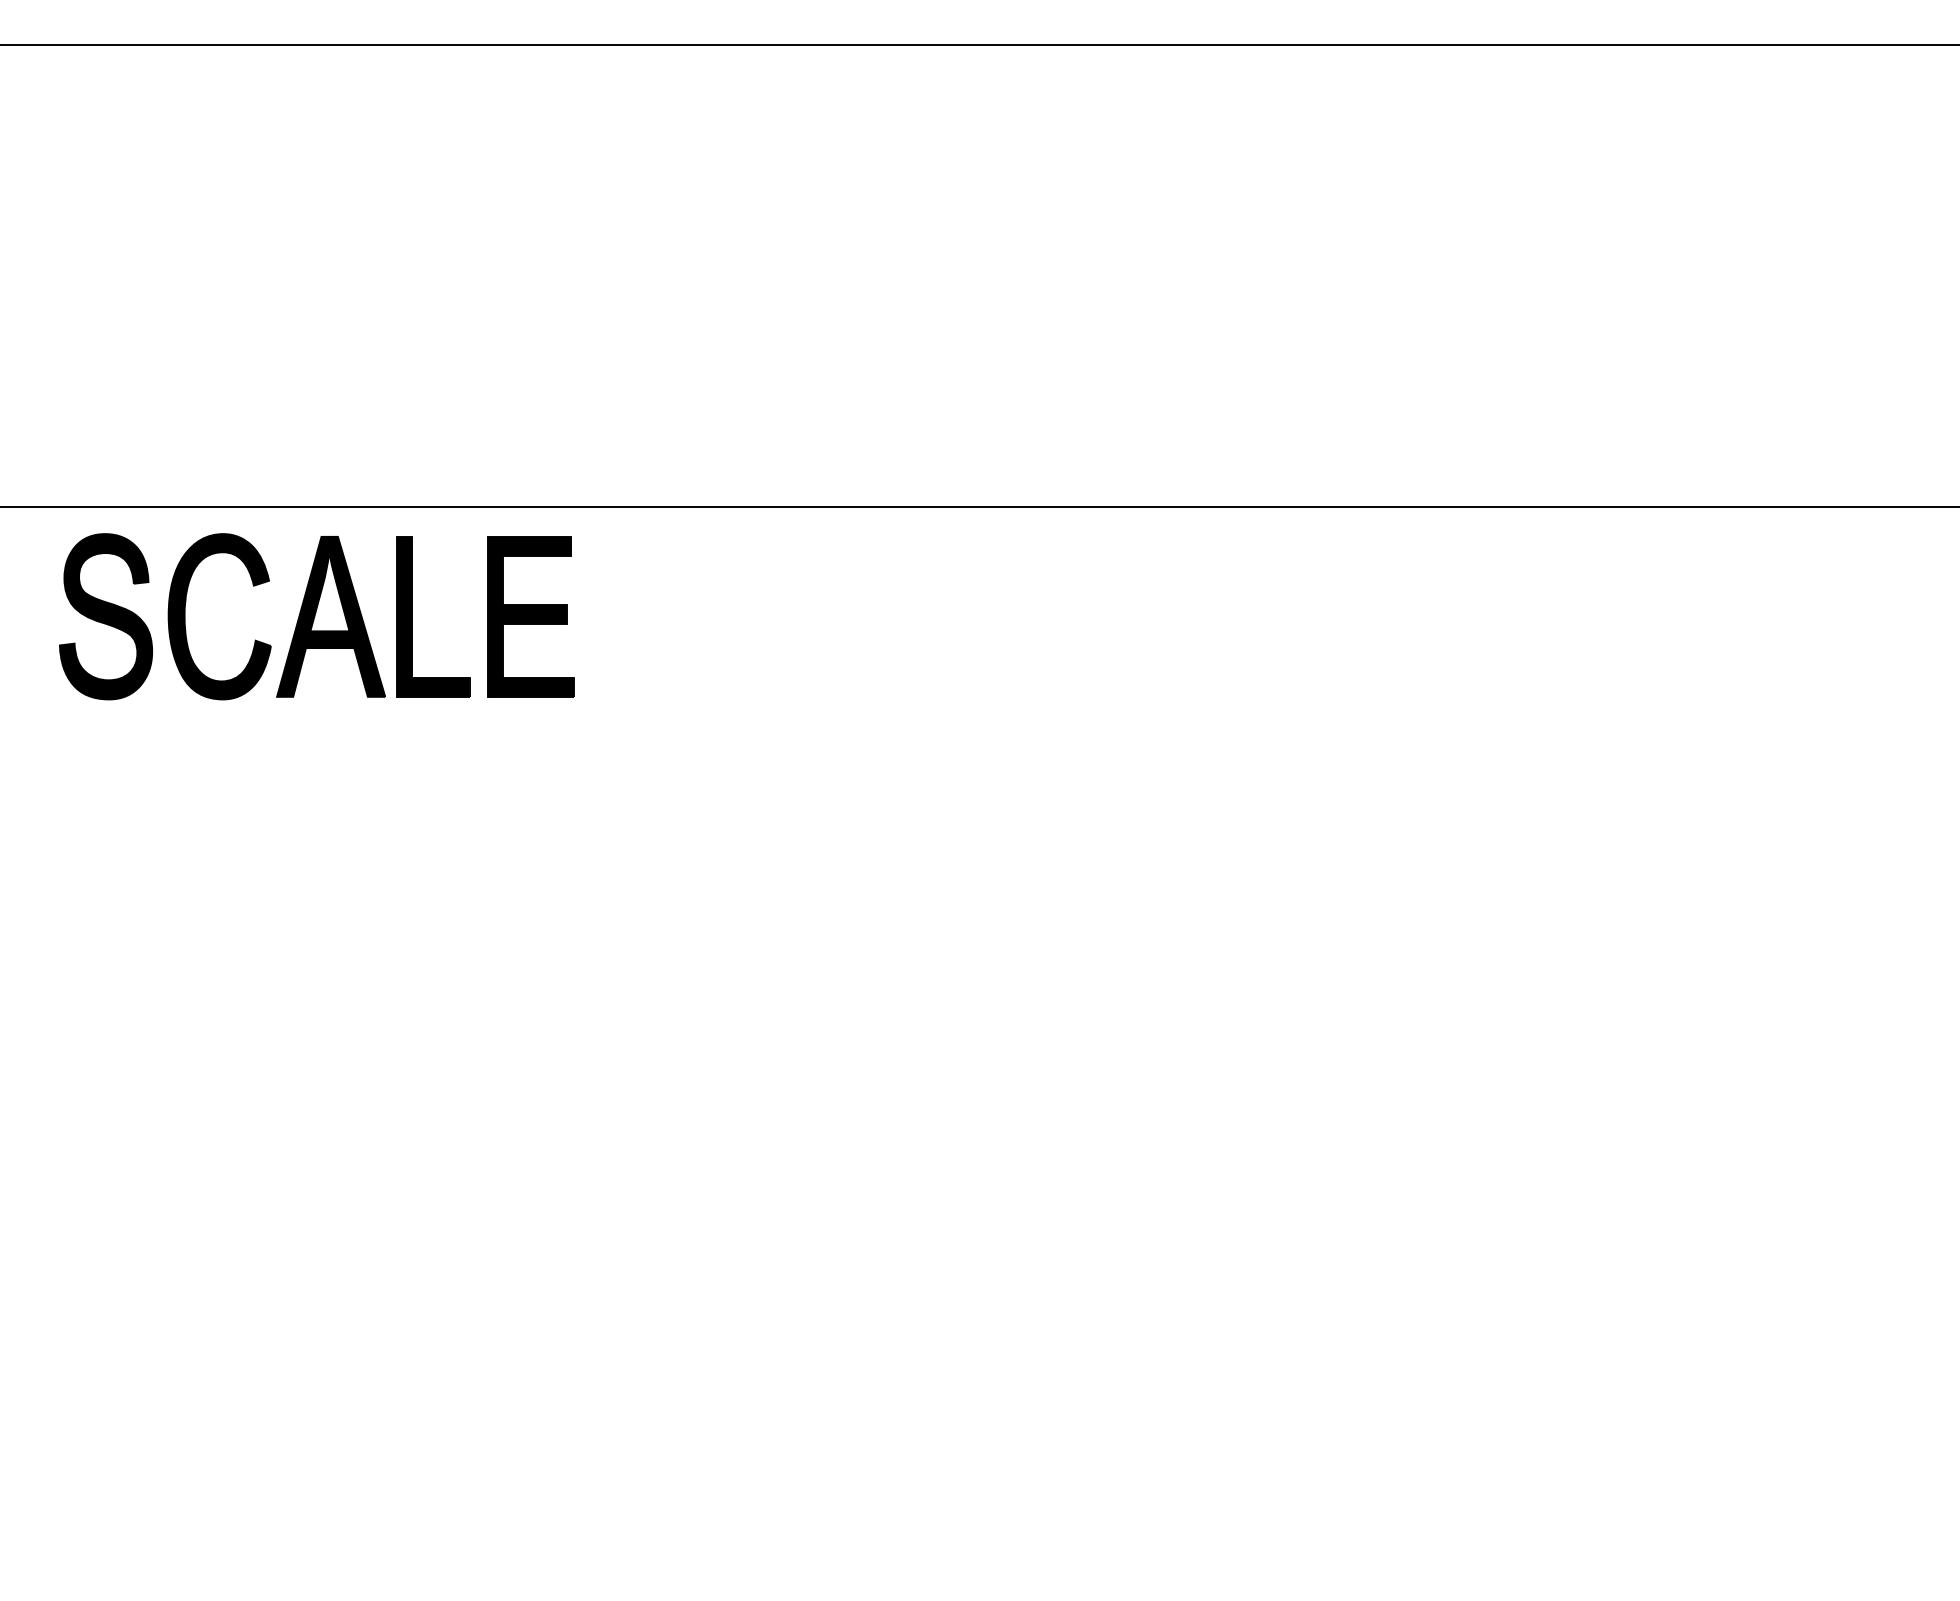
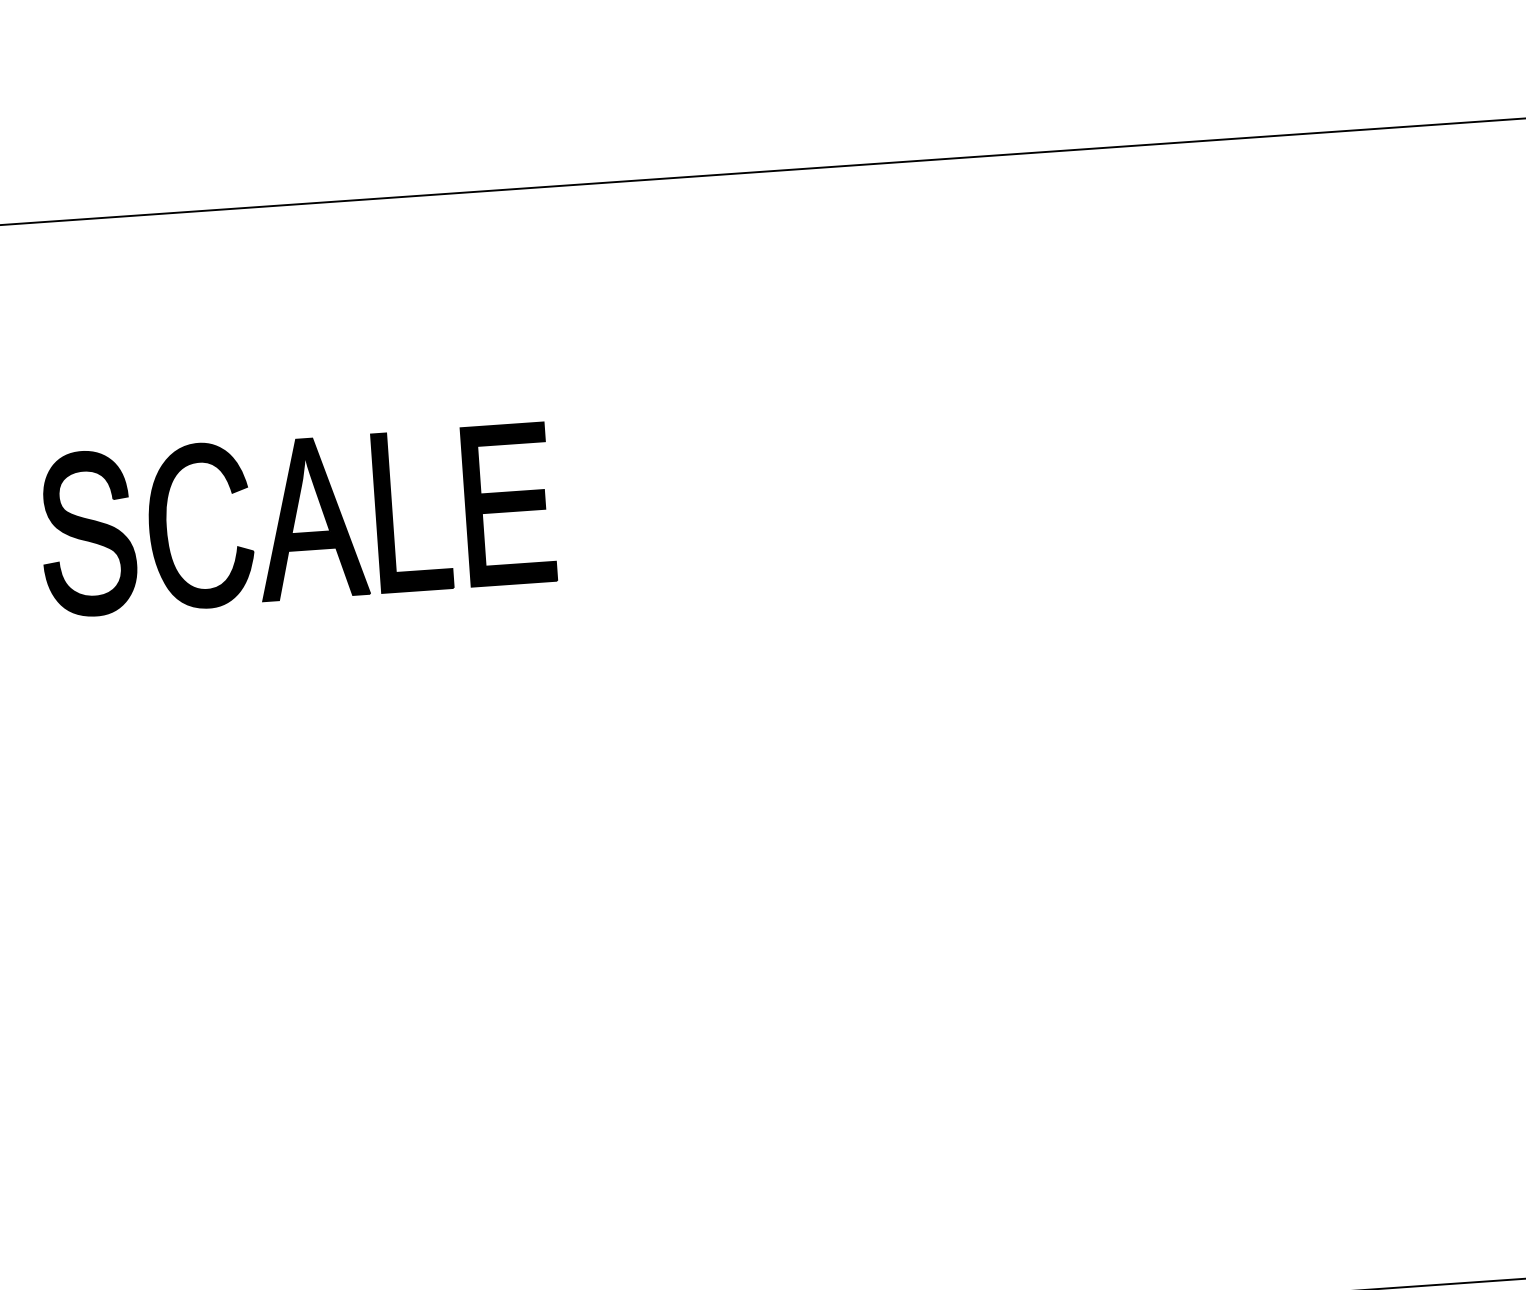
part: (316, 616) -> (296, 518), moved

